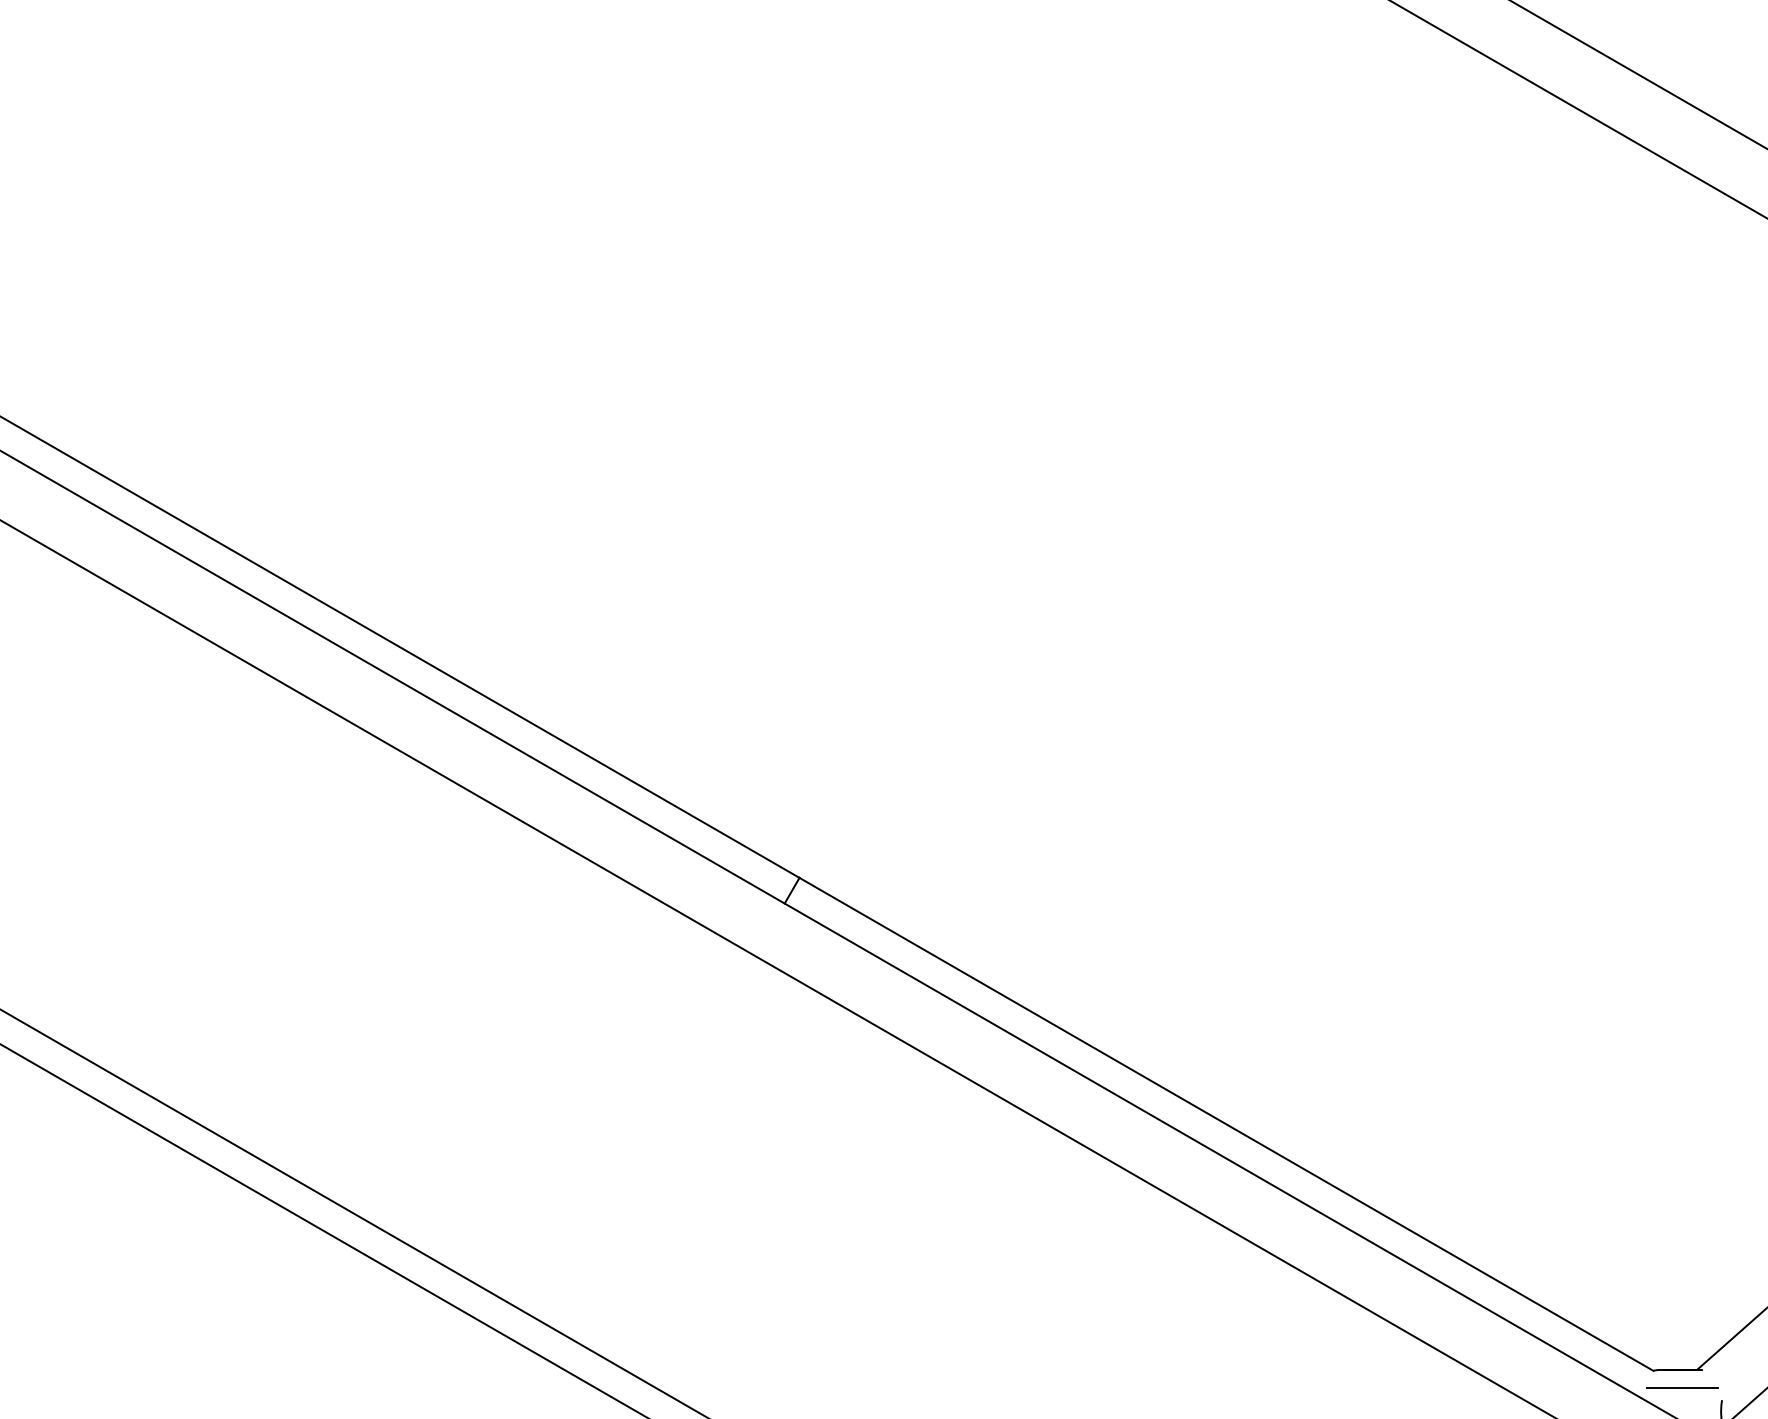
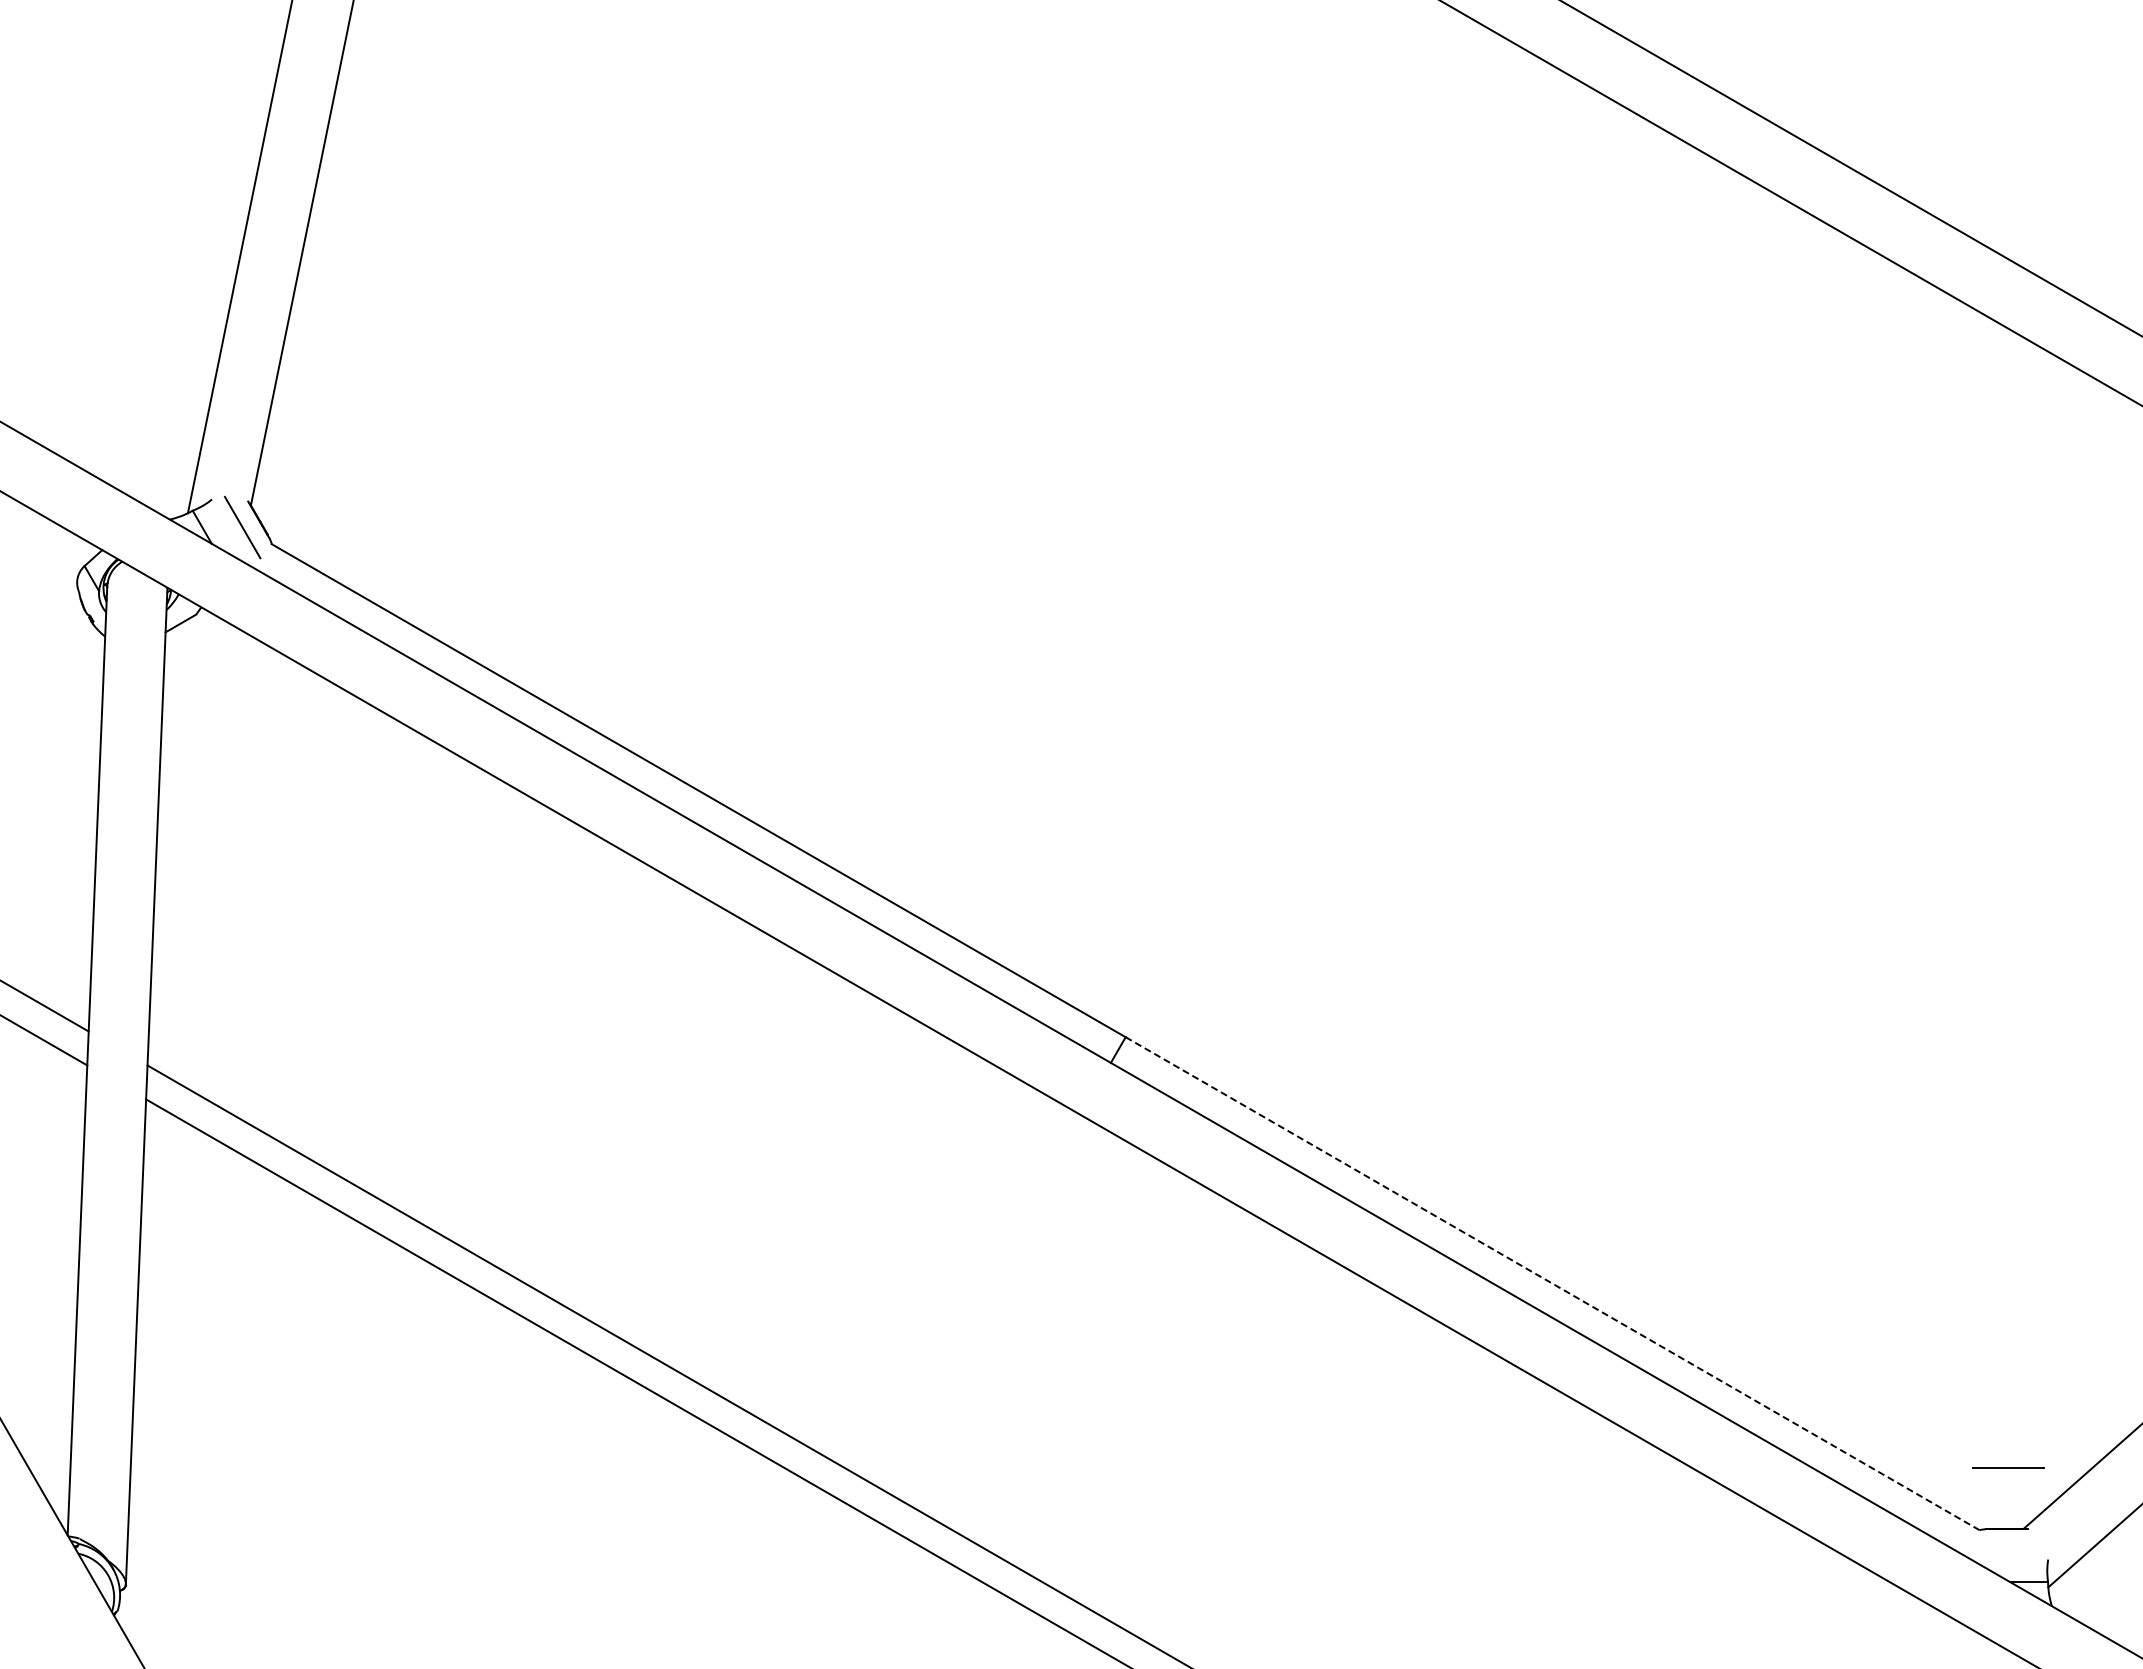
line: (1226, 1124) -> (1552, 1283), solid -> dashed
line: (1682, 1387) -> (2008, 1467), moved

